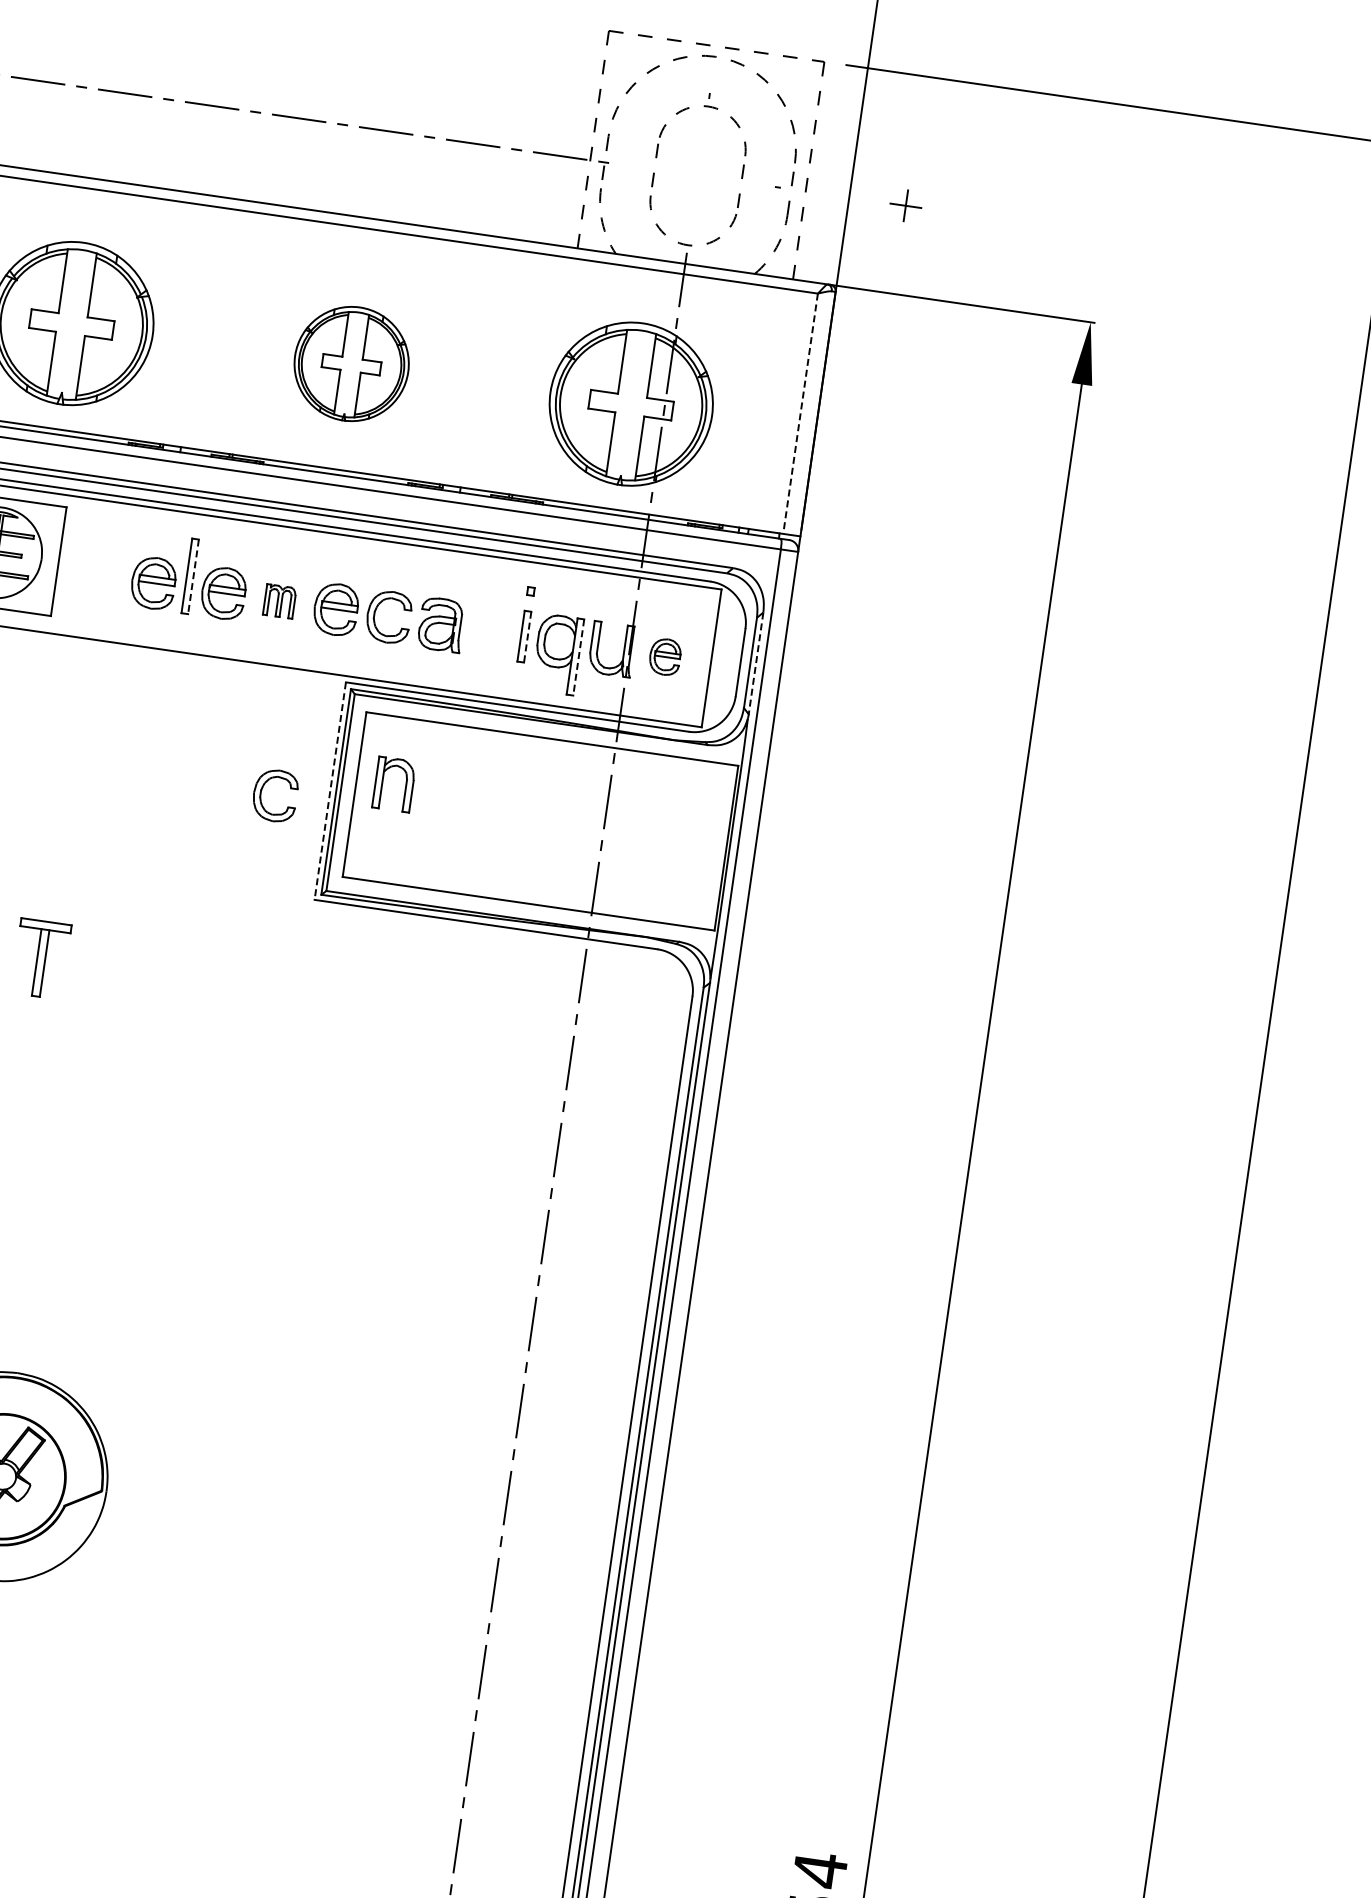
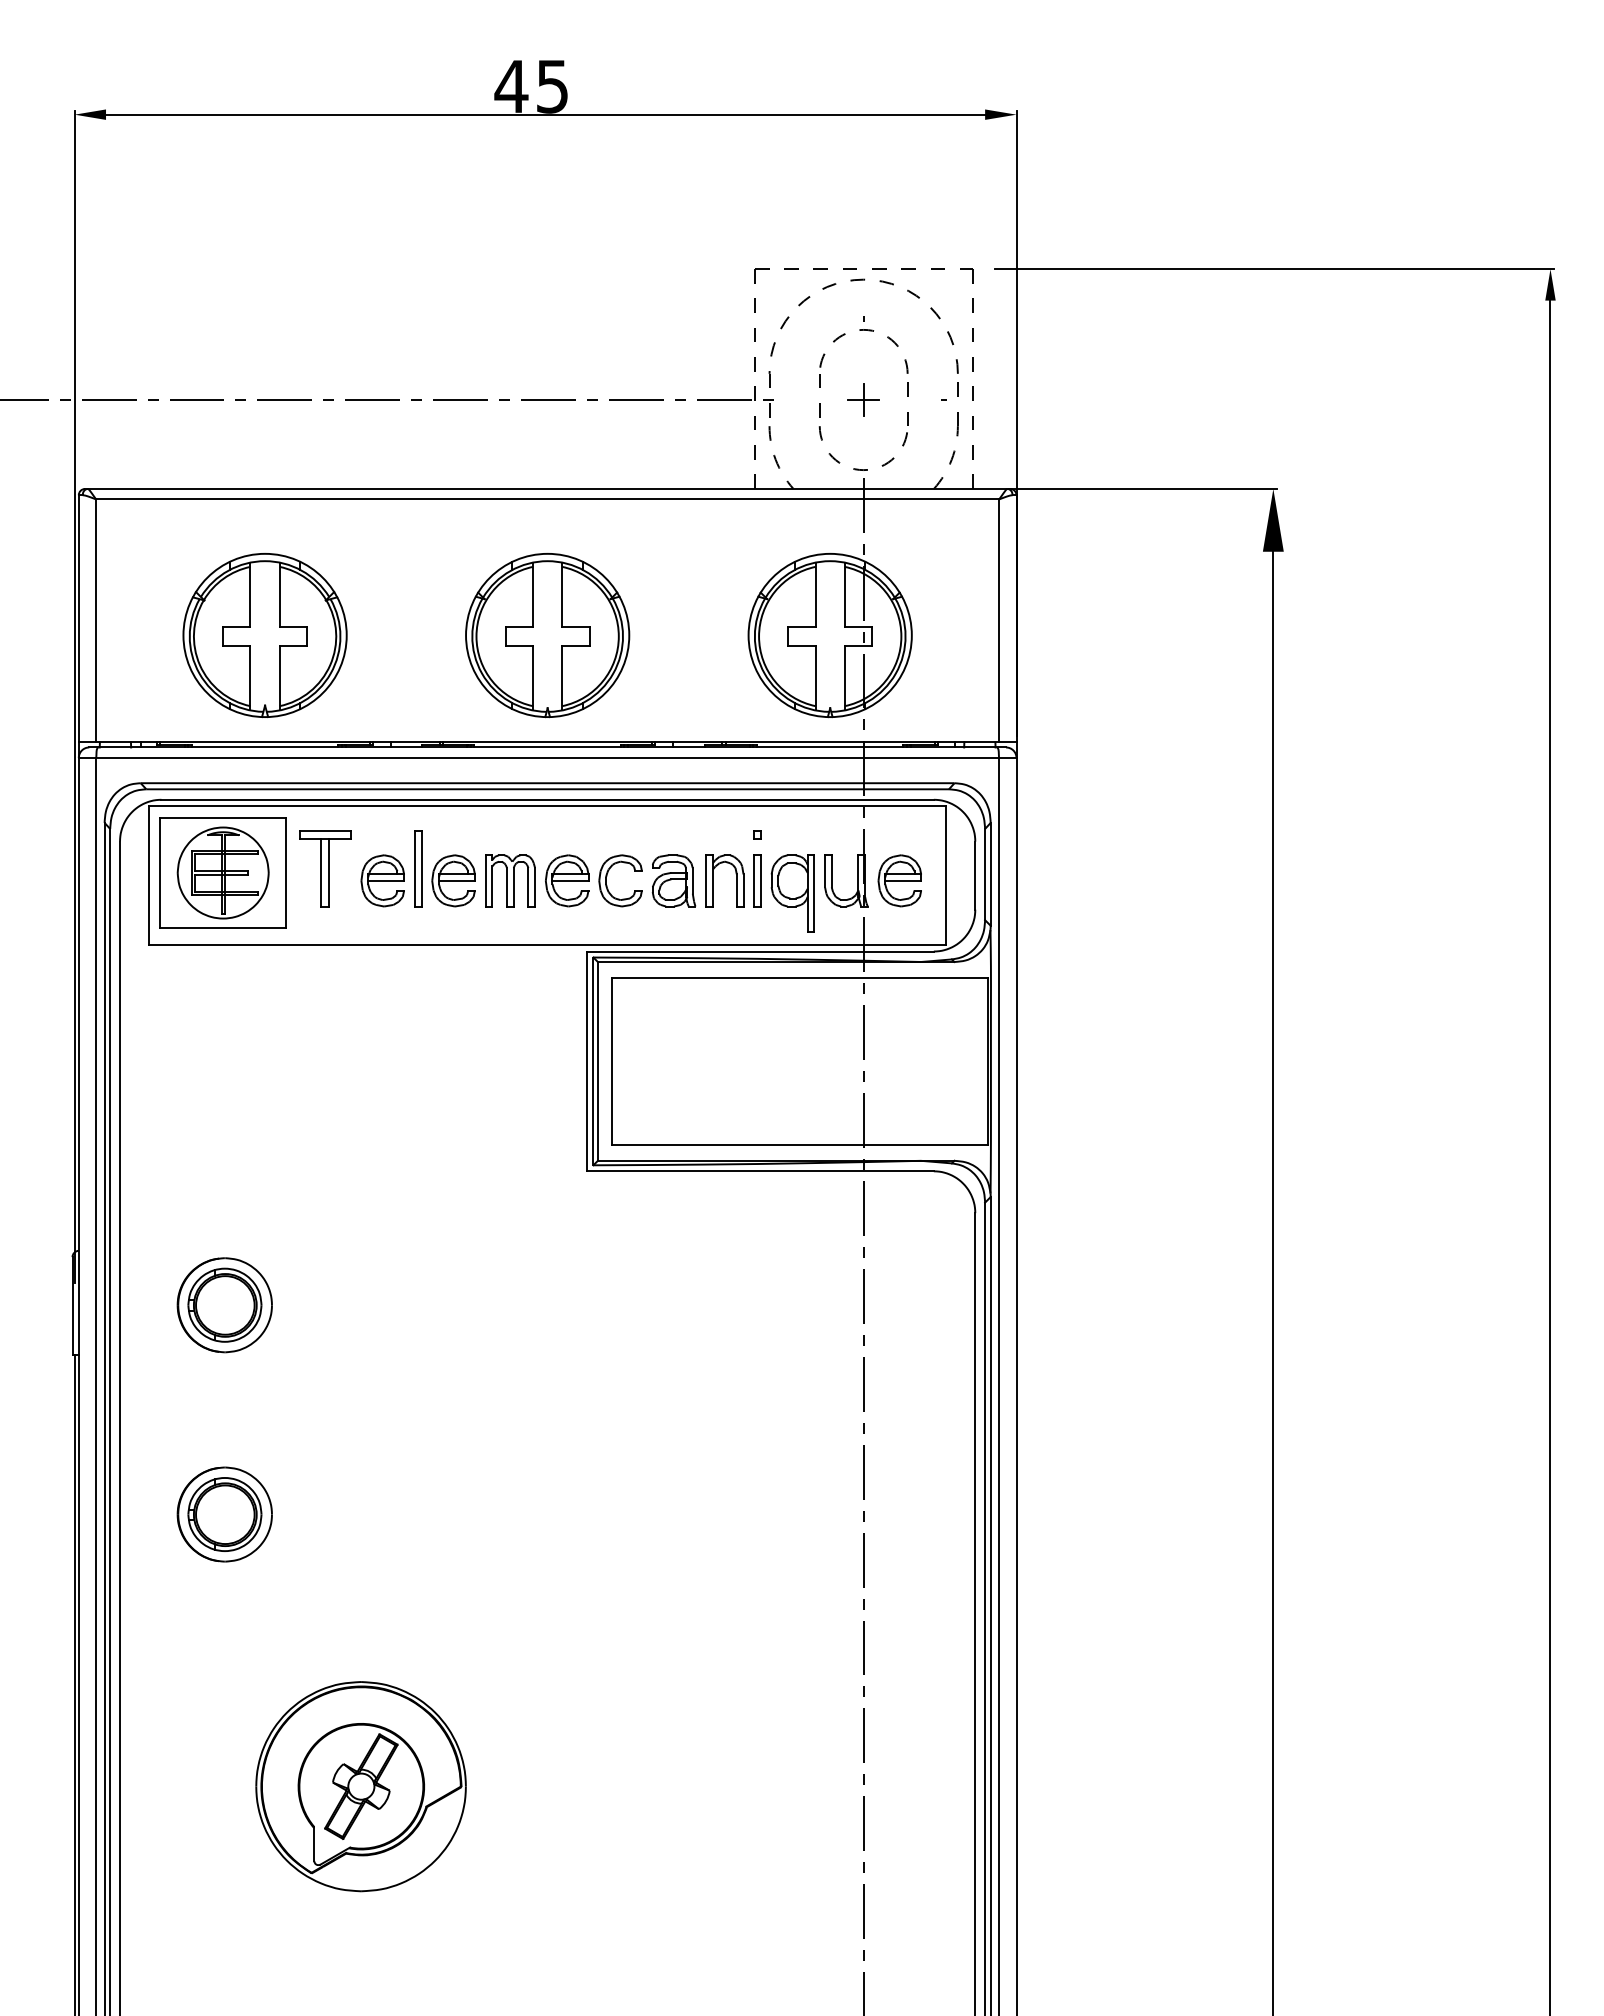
part: (905, 205) -> (863, 399), moved
part: (351, 363) -> (547, 635), size x1.43
line: (800, 414) -> (999, 621), dashed -> solid
line: (193, 576) -> (421, 868), dashed -> solid
part: (279, 601) -> (510, 880), size x1.67
line: (527, 636) -> (760, 880), dashed -> solid
part: (664, 656) -> (899, 880), size x1.43
line: (578, 658) -> (814, 894), dashed -> solid
line: (755, 663) -> (990, 874), dashed -> solid
part: (383, 782) -> (713, 880), moved
part: (262, 789) -> (520, 1069), removed
line: (330, 791) -> (587, 1061), dashed -> solid
part: (41, 958) -> (325, 868), moved

